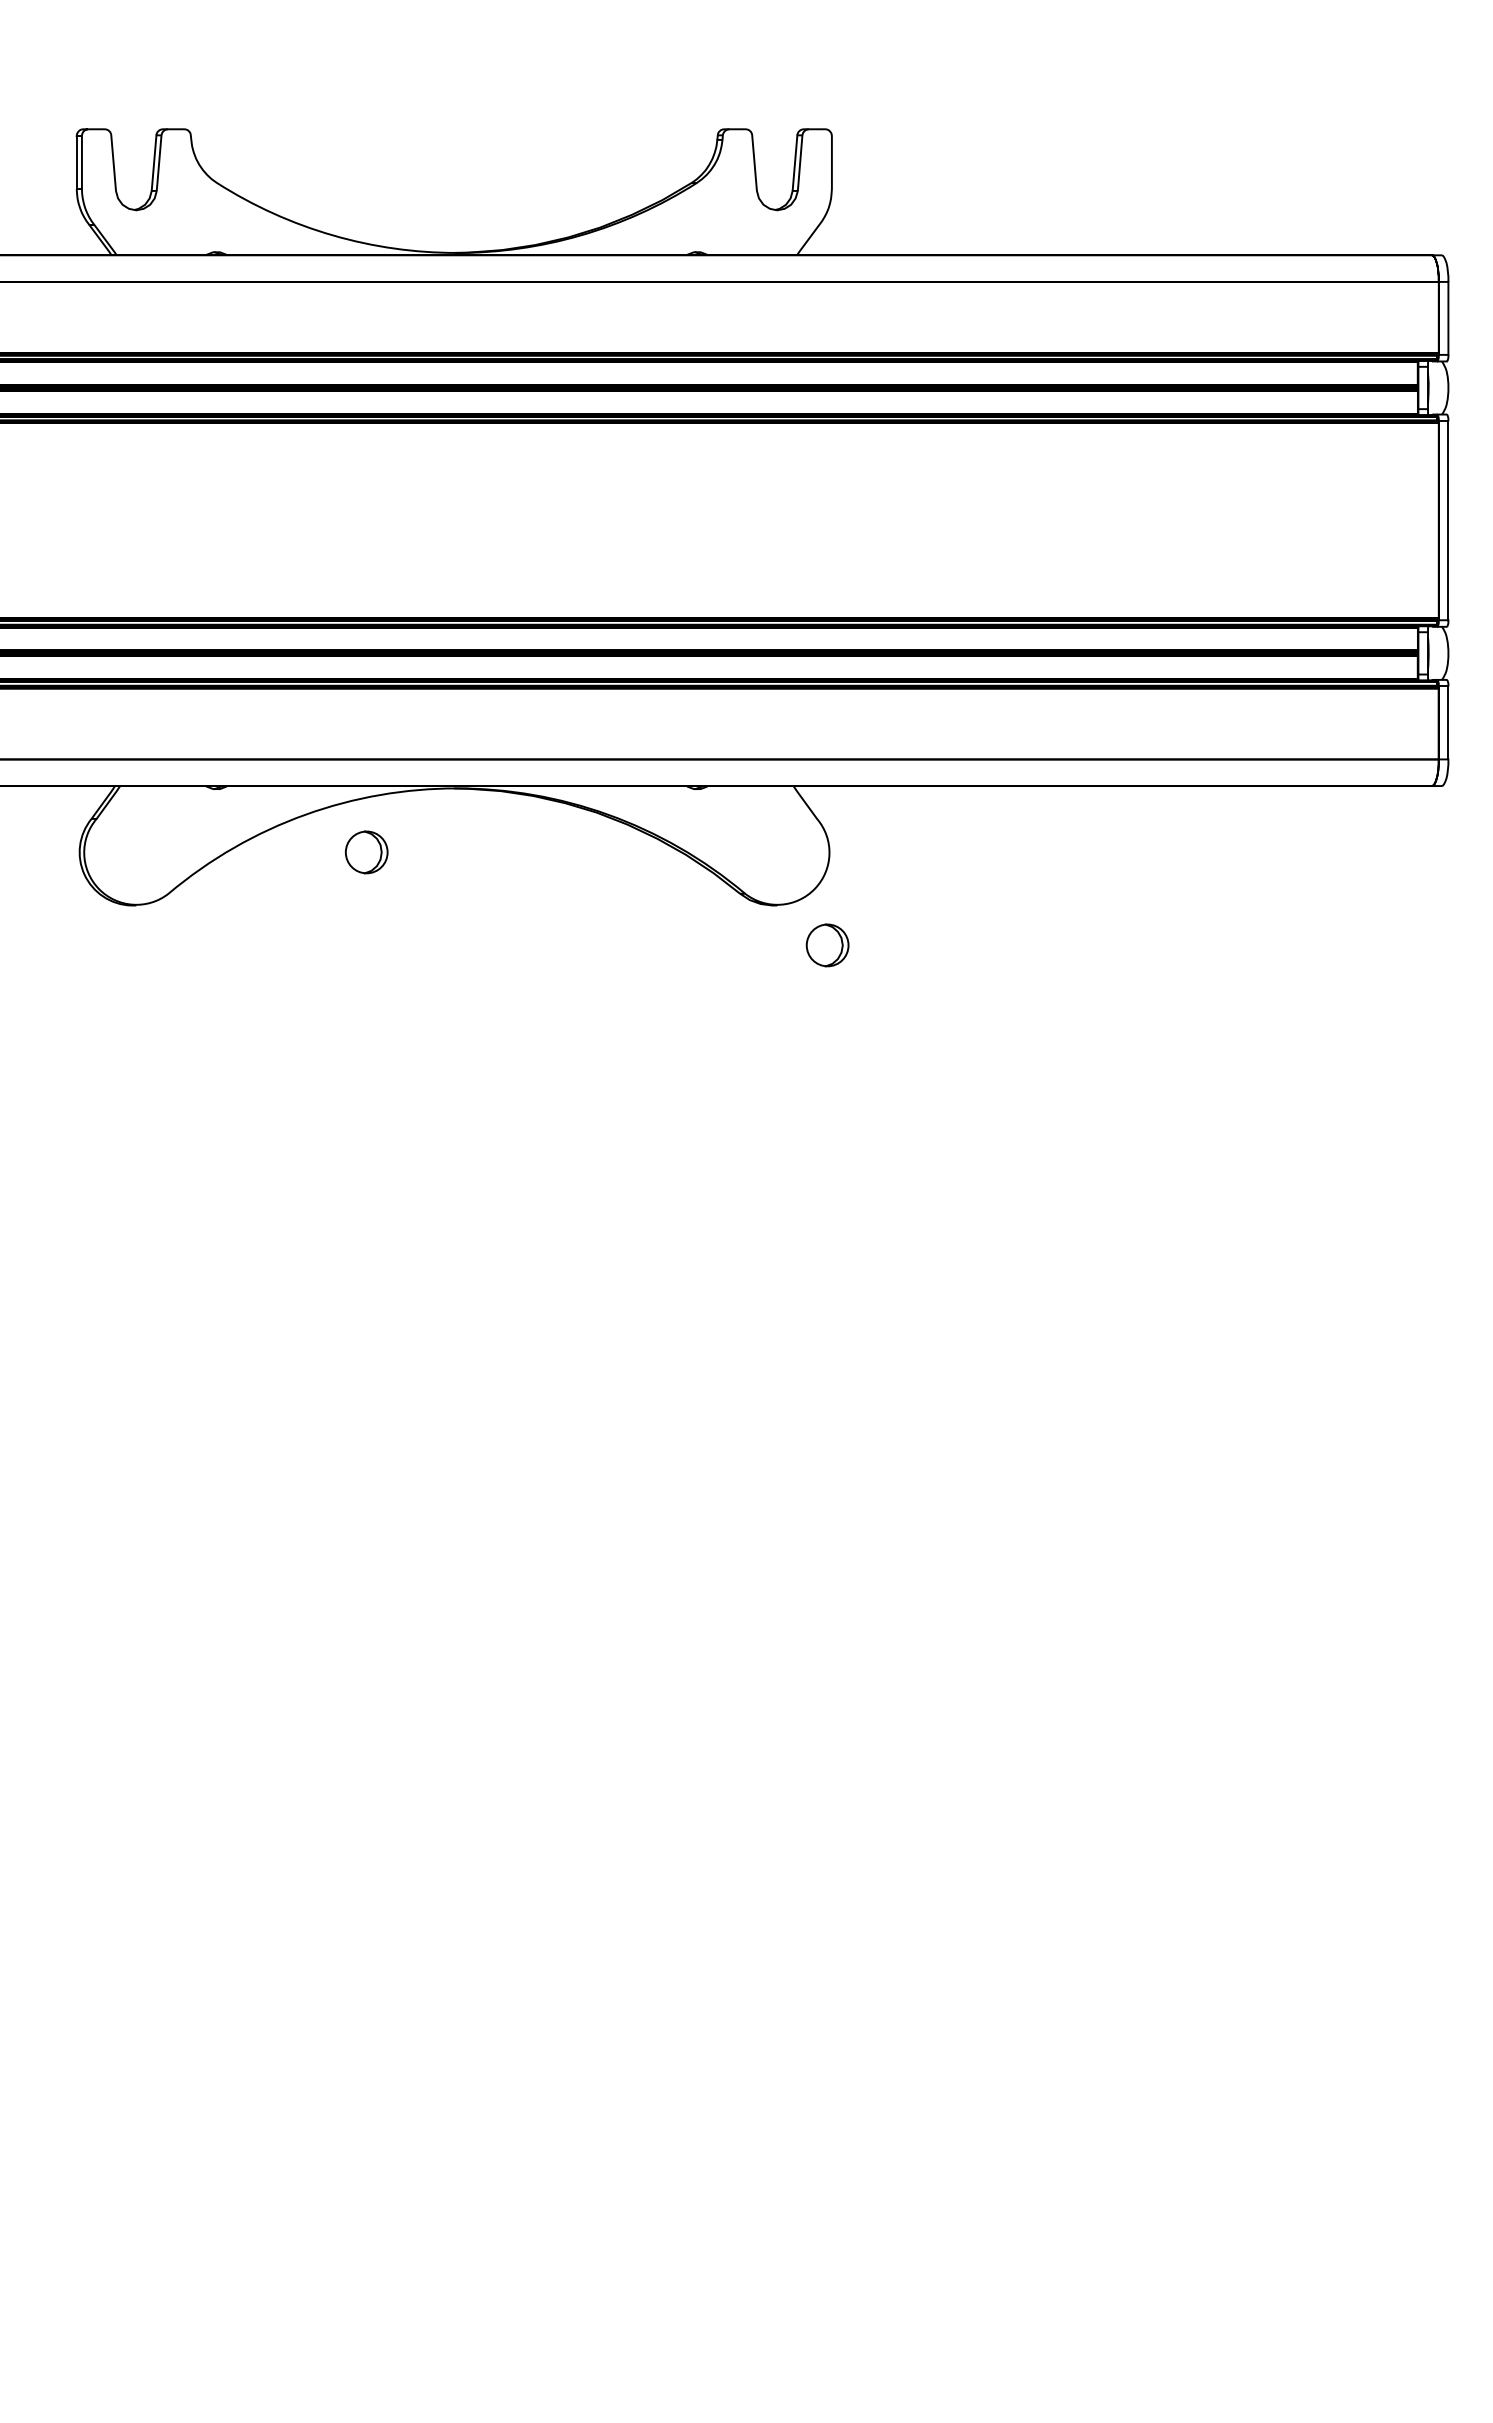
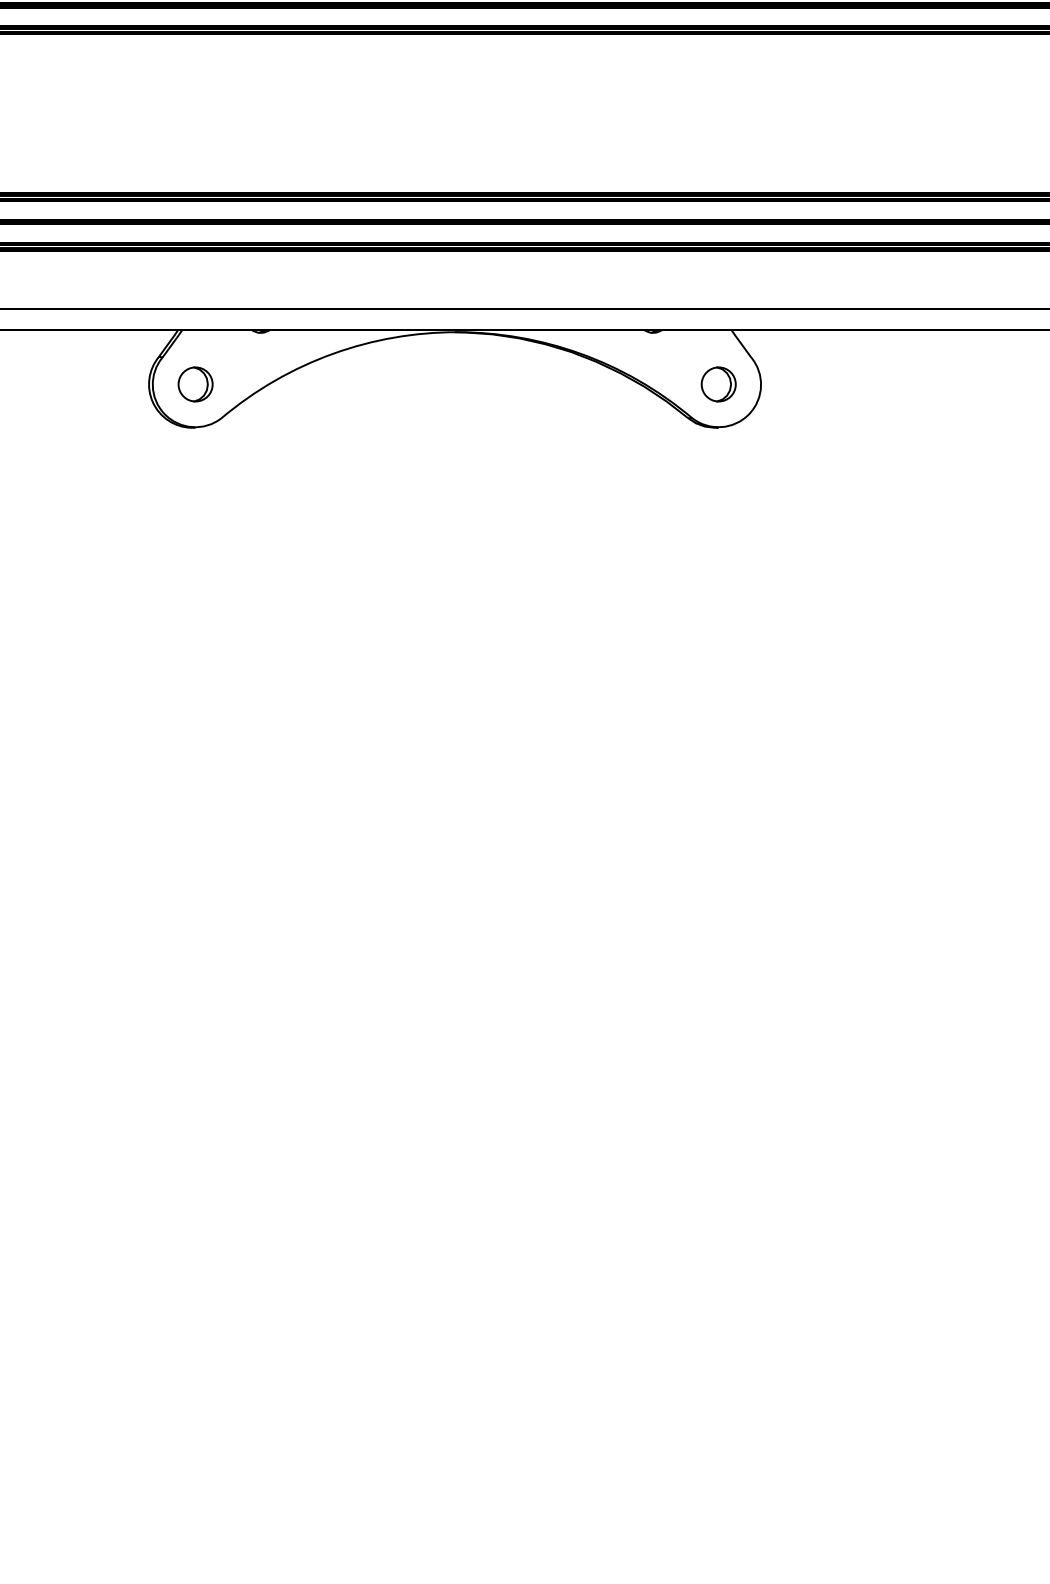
part: (366, 852) -> (195, 384), moved
part: (827, 945) -> (718, 384), moved

